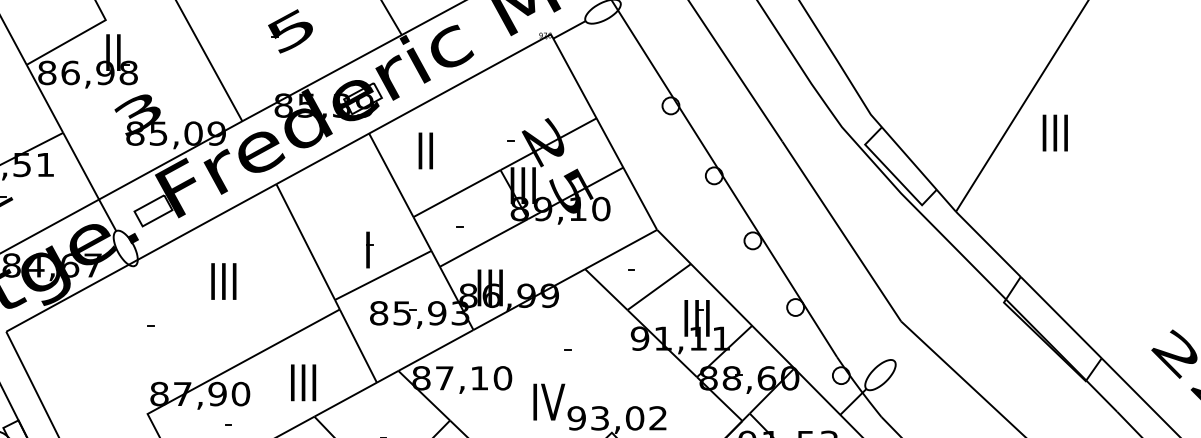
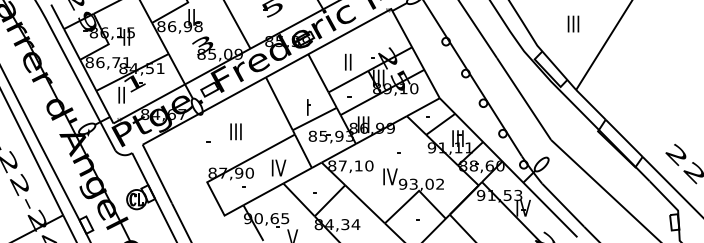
text: (1055, 131) -> (573, 23), moved
text: (426, 149) -> (348, 61), moved
text: (222, 280) -> (235, 131), moved
text: (303, 381) -> (278, 167), III -> IV

